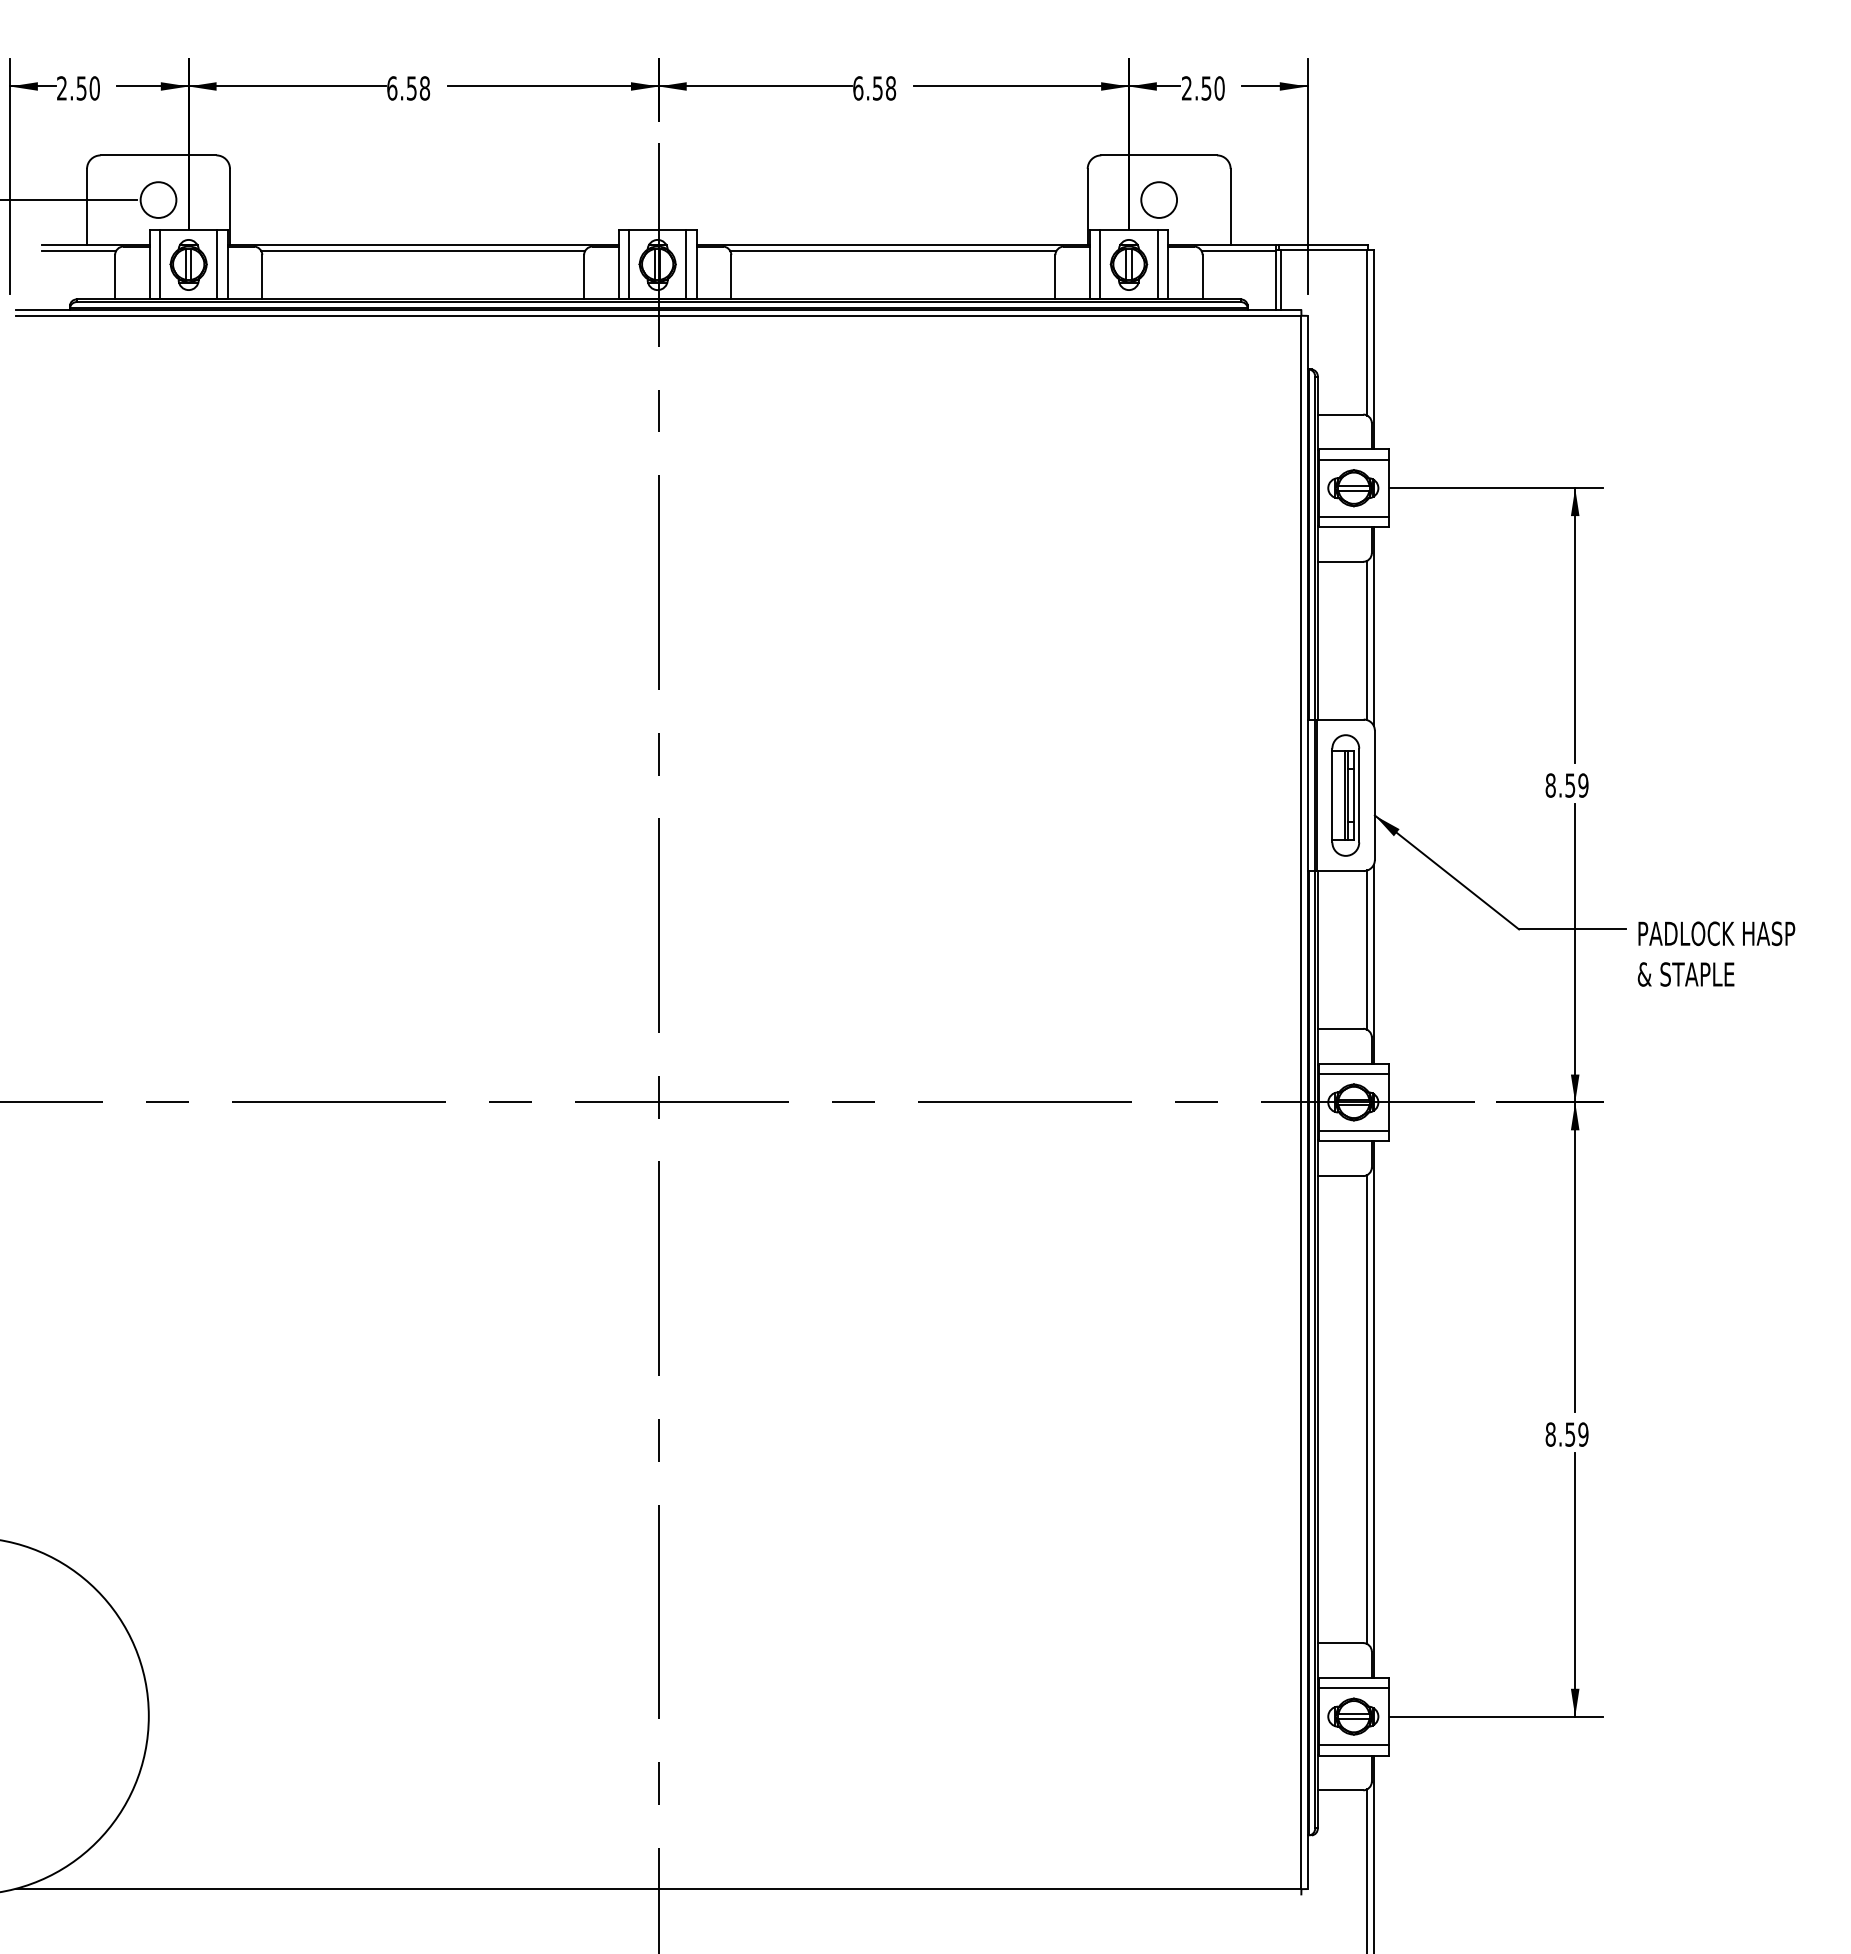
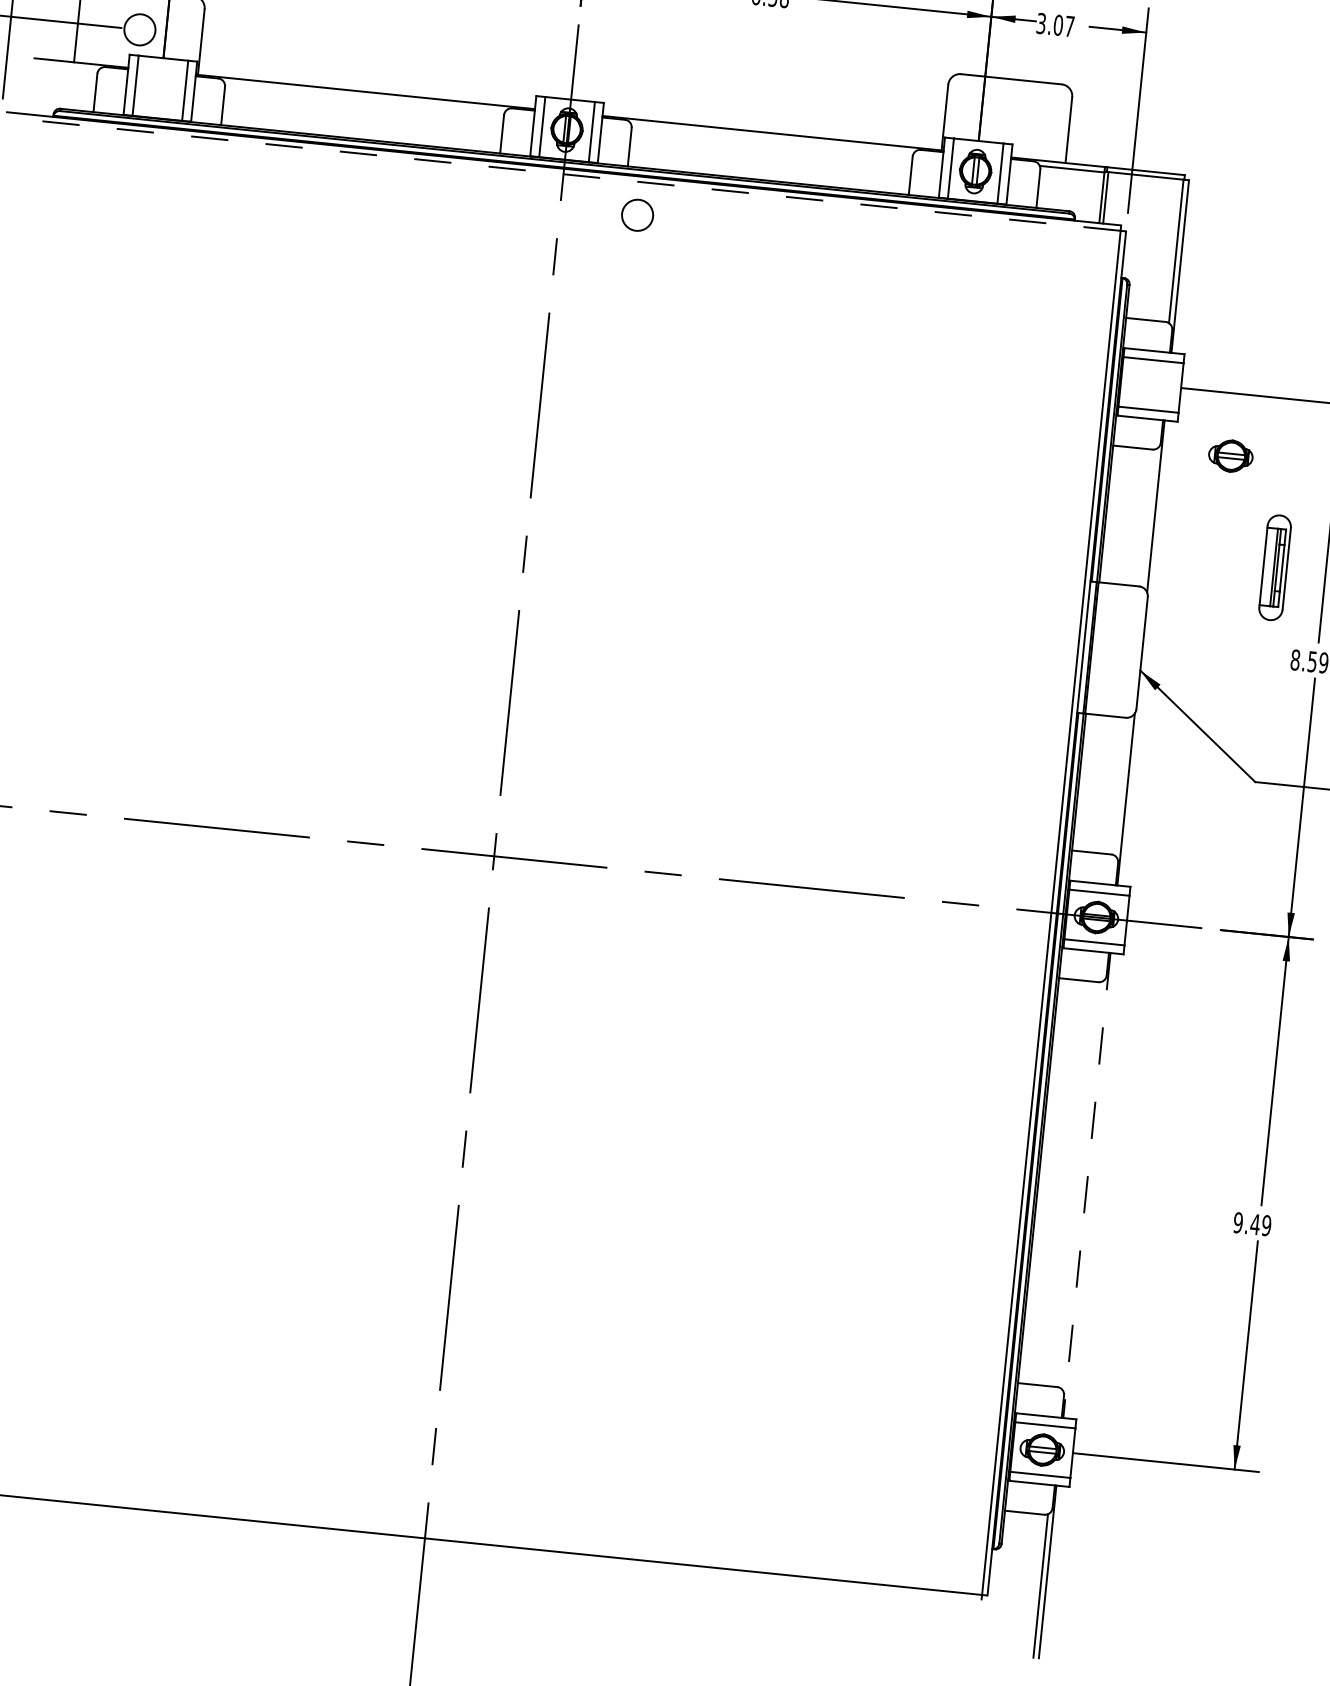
text: (1203, 88) -> (1055, 25), 2.50 -> 3.07
circle: (1158, 199) -> (637, 214), moved
line: (78, 251) -> (66, 67), removed
line: (423, 251) -> (365, 97), removed
line: (893, 251) -> (772, 139), removed
part: (188, 264) -> (160, 88), removed
line: (658, 315) -> (563, 173), solid -> dashed
part: (1353, 488) -> (1230, 456), moved
line: (1367, 640) -> (1149, 518), removed
part: (1345, 795) -> (1274, 567), moved
line: (1367, 949) -> (1122, 786), removed
line: (1367, 1409) -> (1081, 1184), removed
line: (1373, 1410) -> (1086, 1186), solid -> dashed
text: (1560, 1434) -> (1246, 1223), 8.59 -> 9.49

